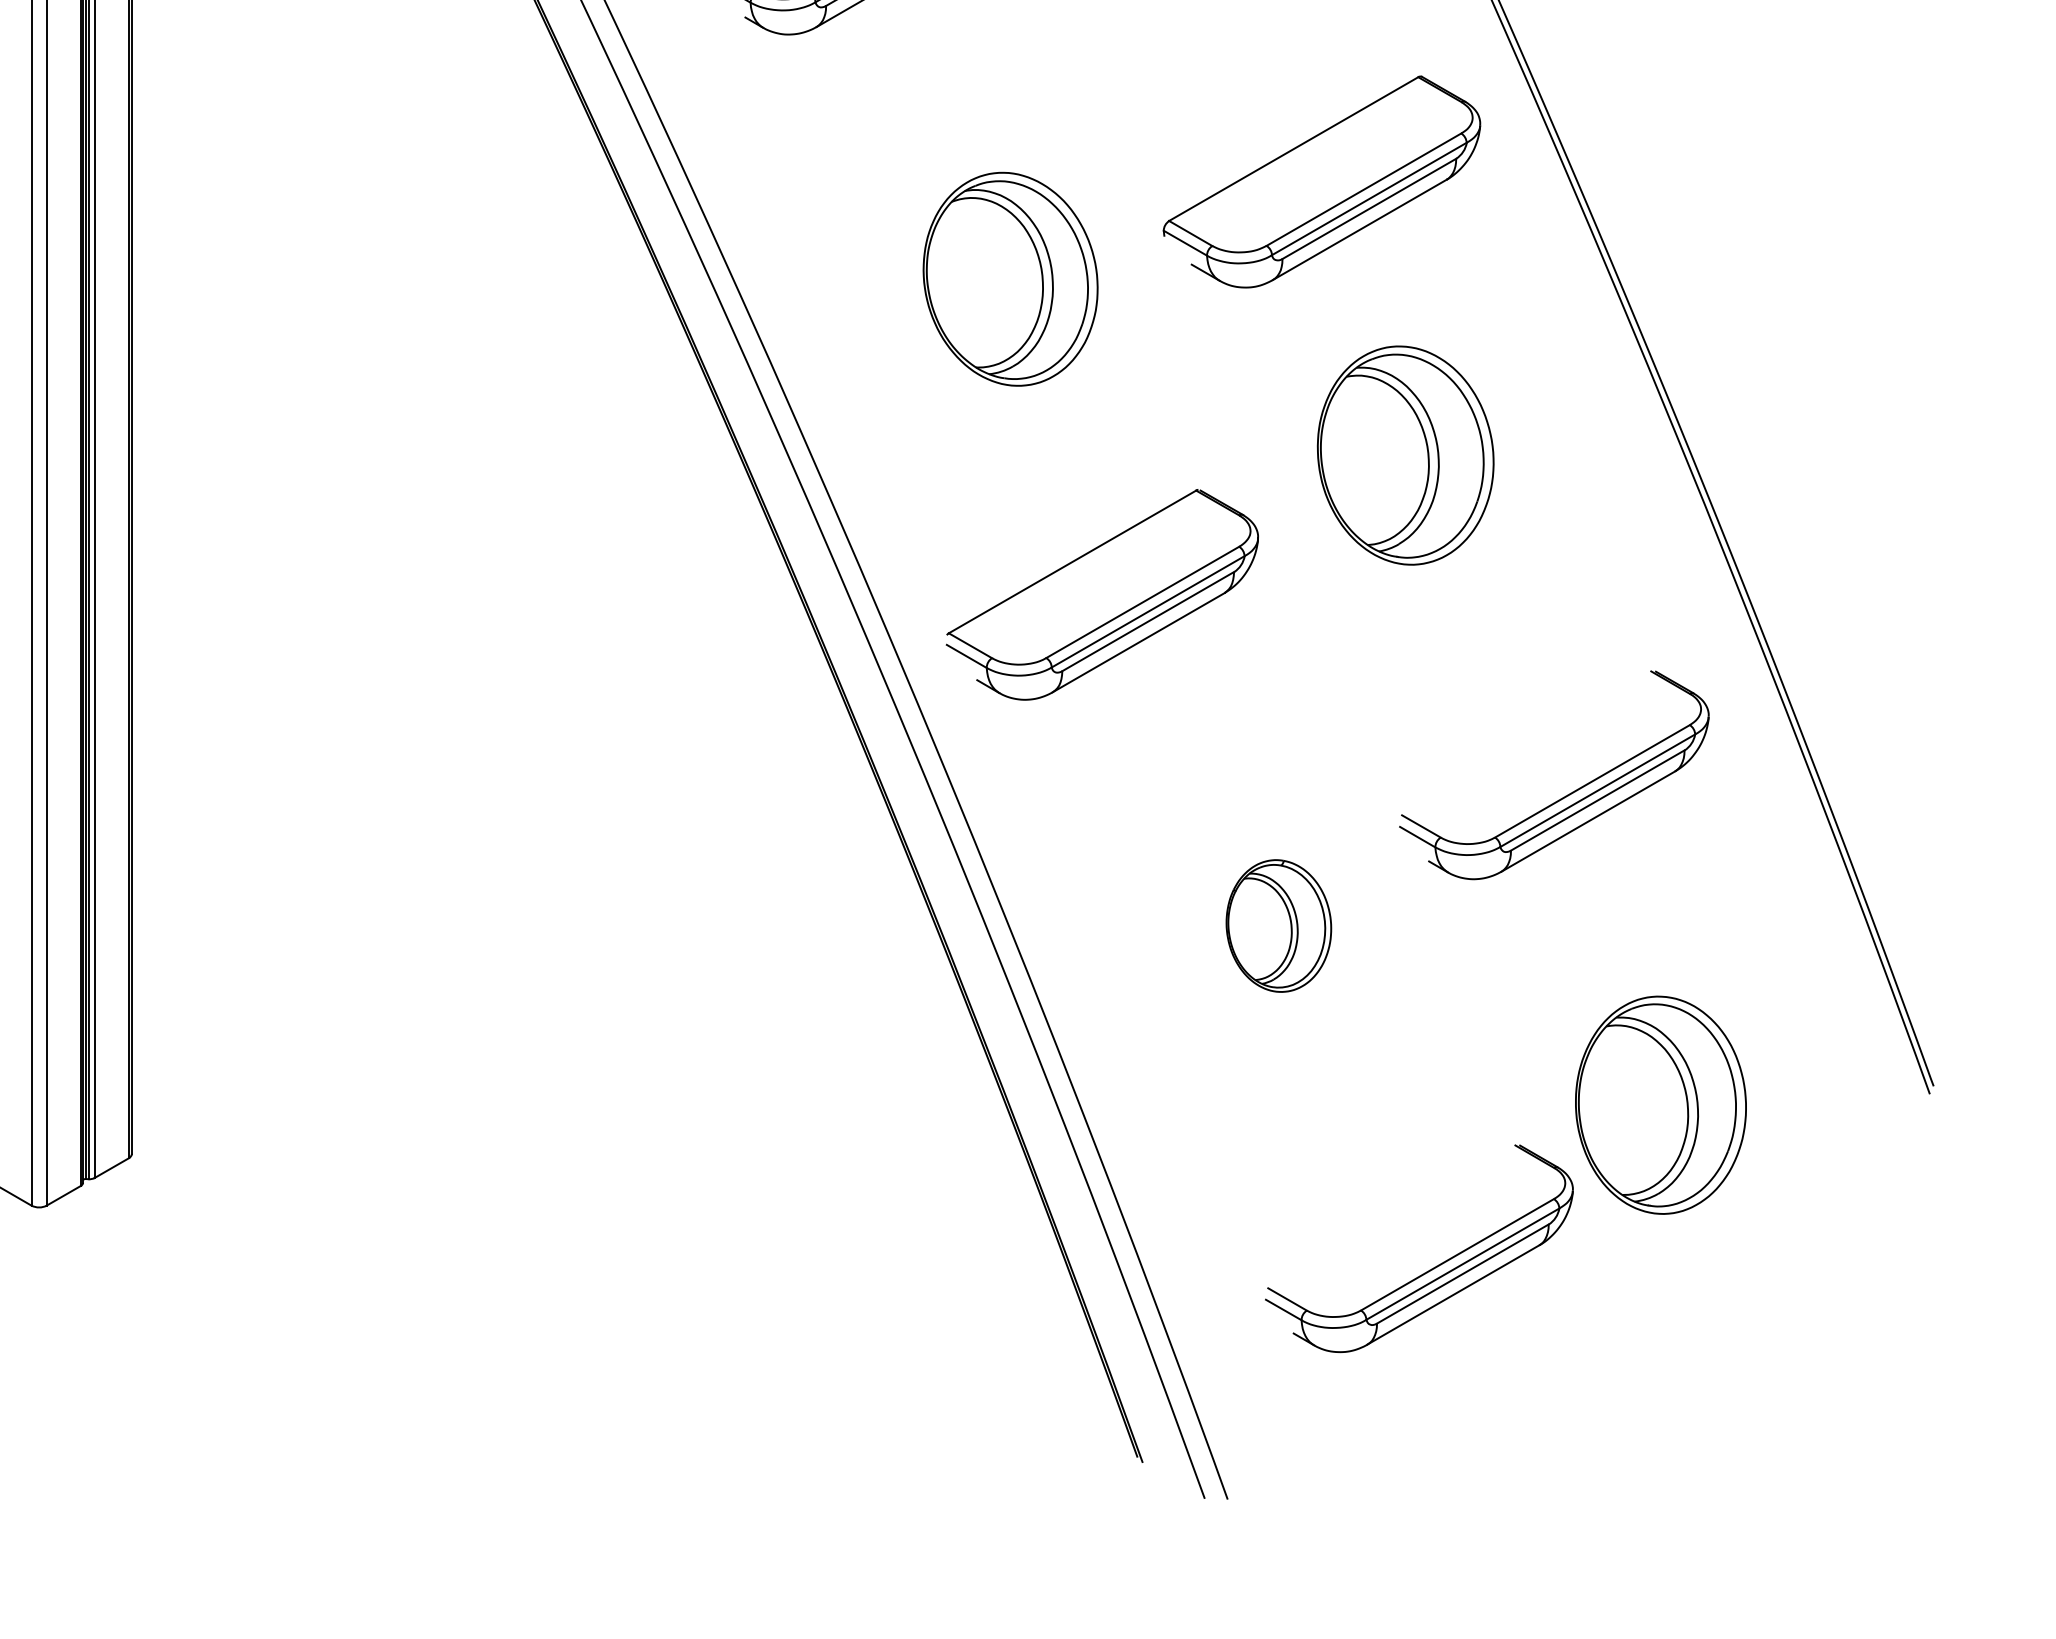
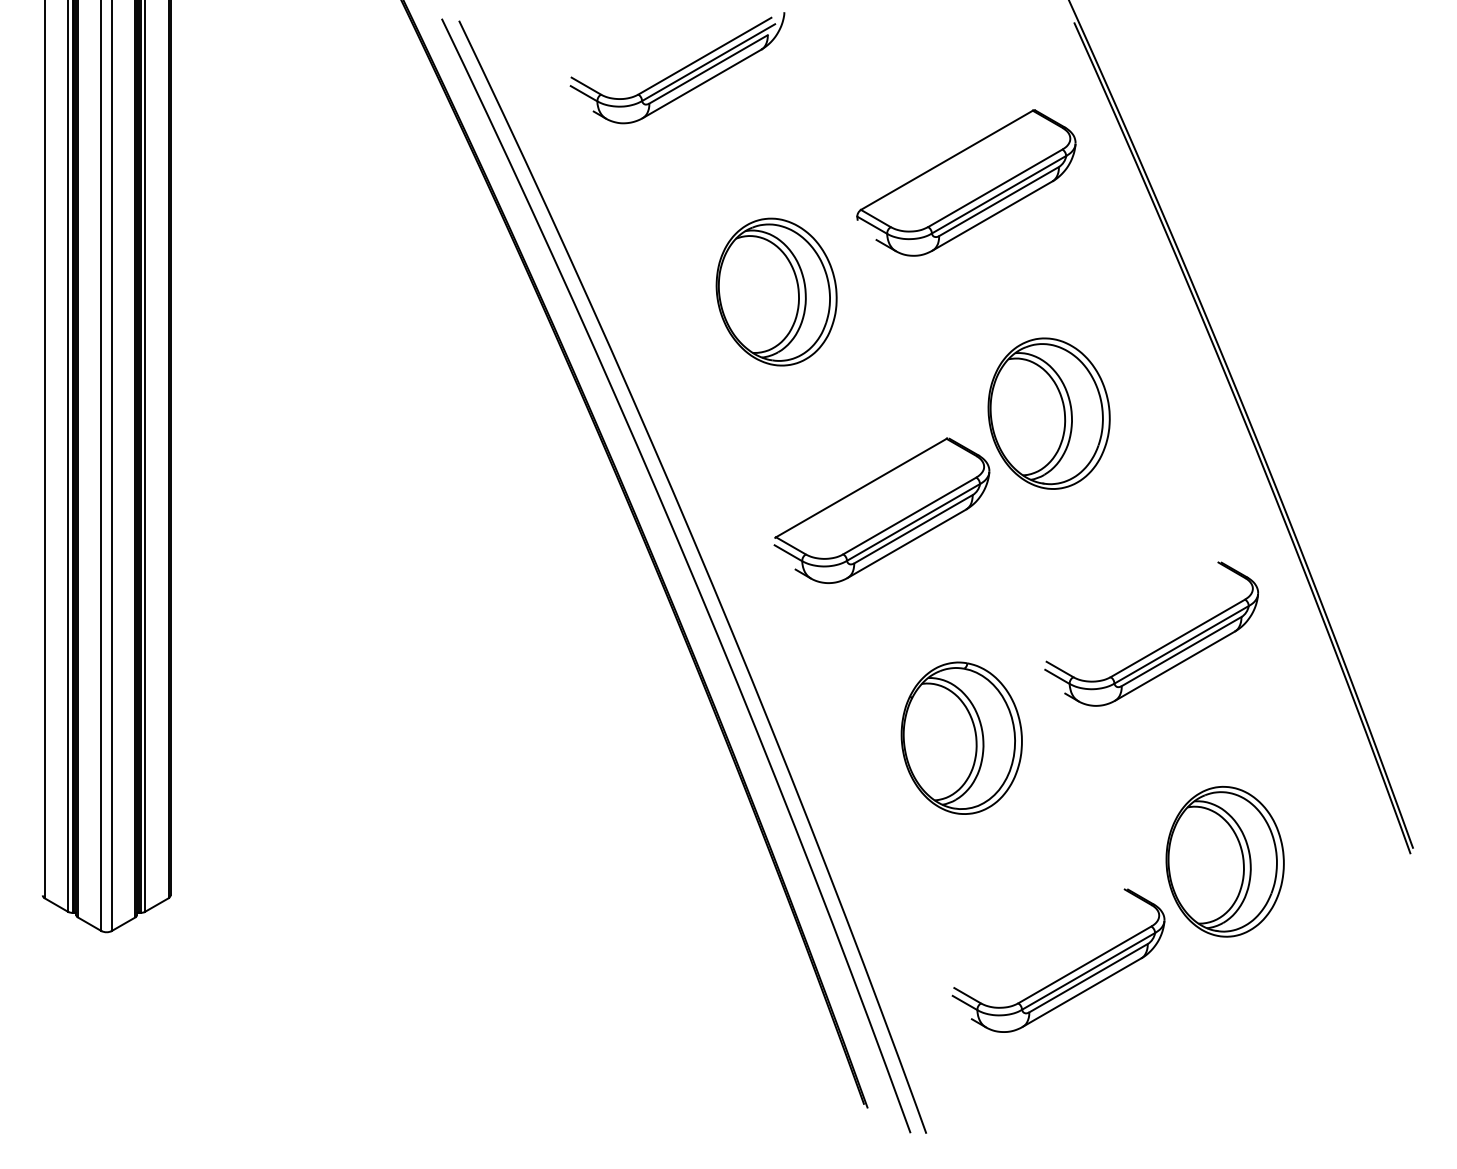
part: (1322, 181) -> (966, 182), moved
part: (1101, 594) -> (881, 510), moved
part: (1278, 925) -> (961, 737), size x1.67

